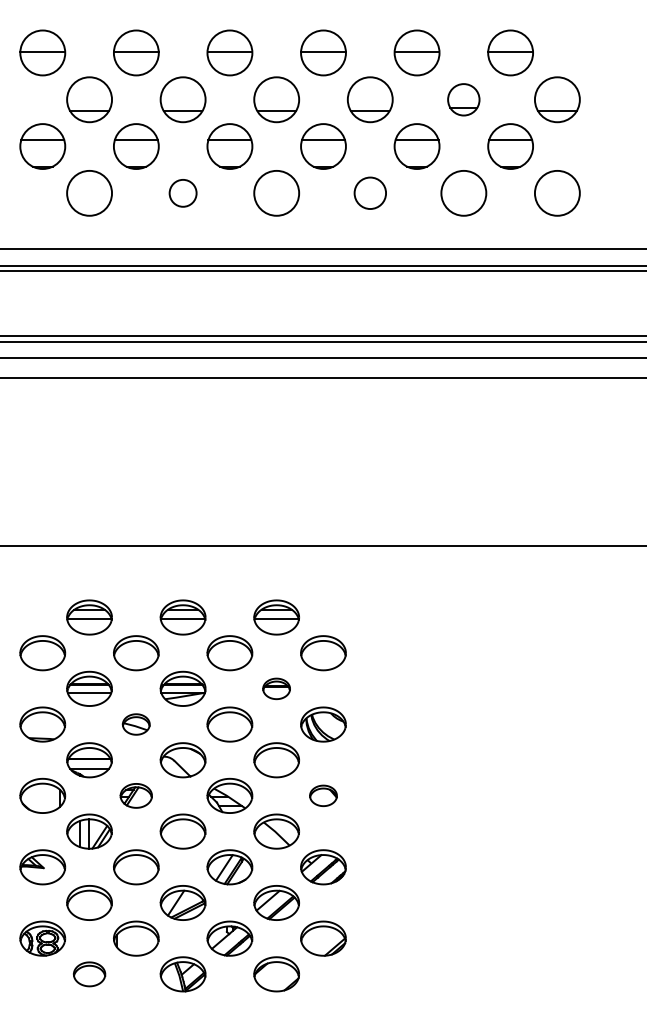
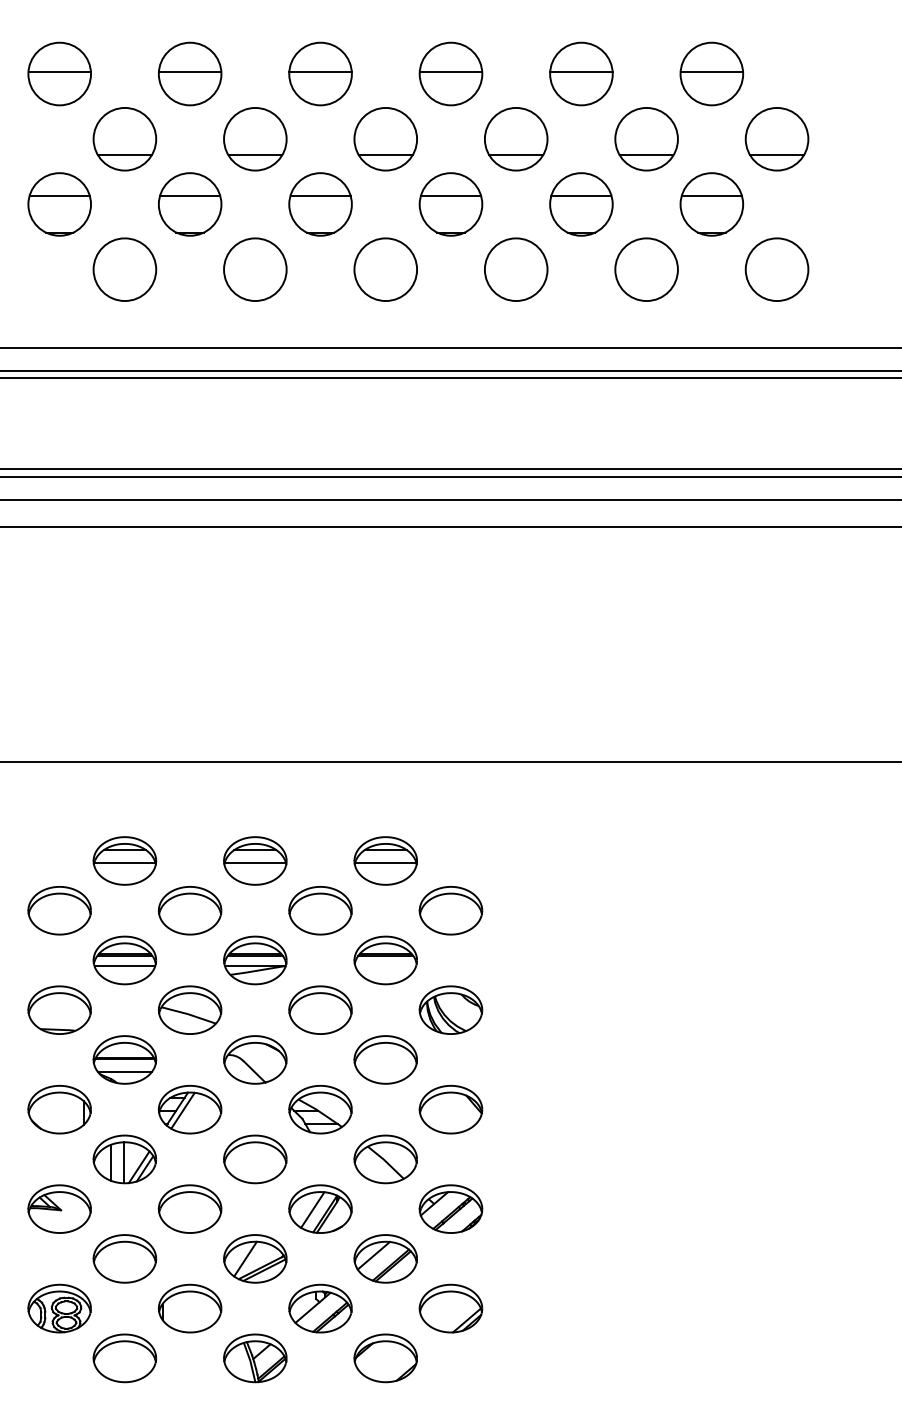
part: (463, 99) -> (646, 139), size x1.43
circle: (183, 193) -> (255, 269), size x1.67
circle: (370, 193) -> (516, 269), size x1.43
part: (276, 688) -> (385, 960), size x1.67
part: (135, 724) -> (189, 1009), size x1.67
part: (135, 795) -> (189, 1109), size x1.43
part: (323, 795) -> (450, 1109), size x1.67
part: (89, 974) -> (124, 1358), size x1.43

